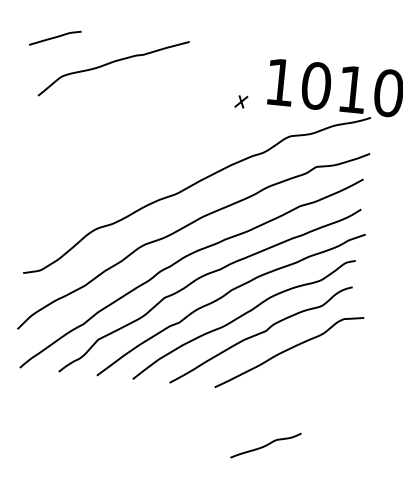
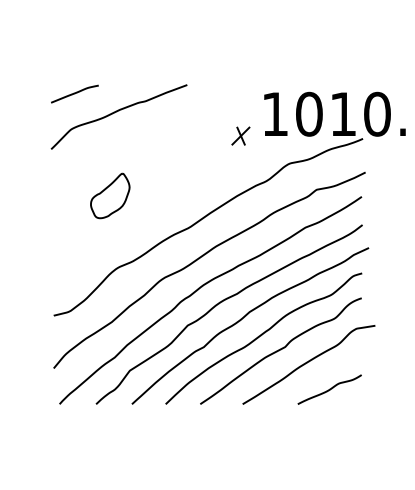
curve: (54, 37) -> (74, 93), moved
part: (240, 101) -> (240, 135), size x1.67
part: (96, 151) -> (110, 195), added
curve: (265, 445) -> (329, 389), moved

